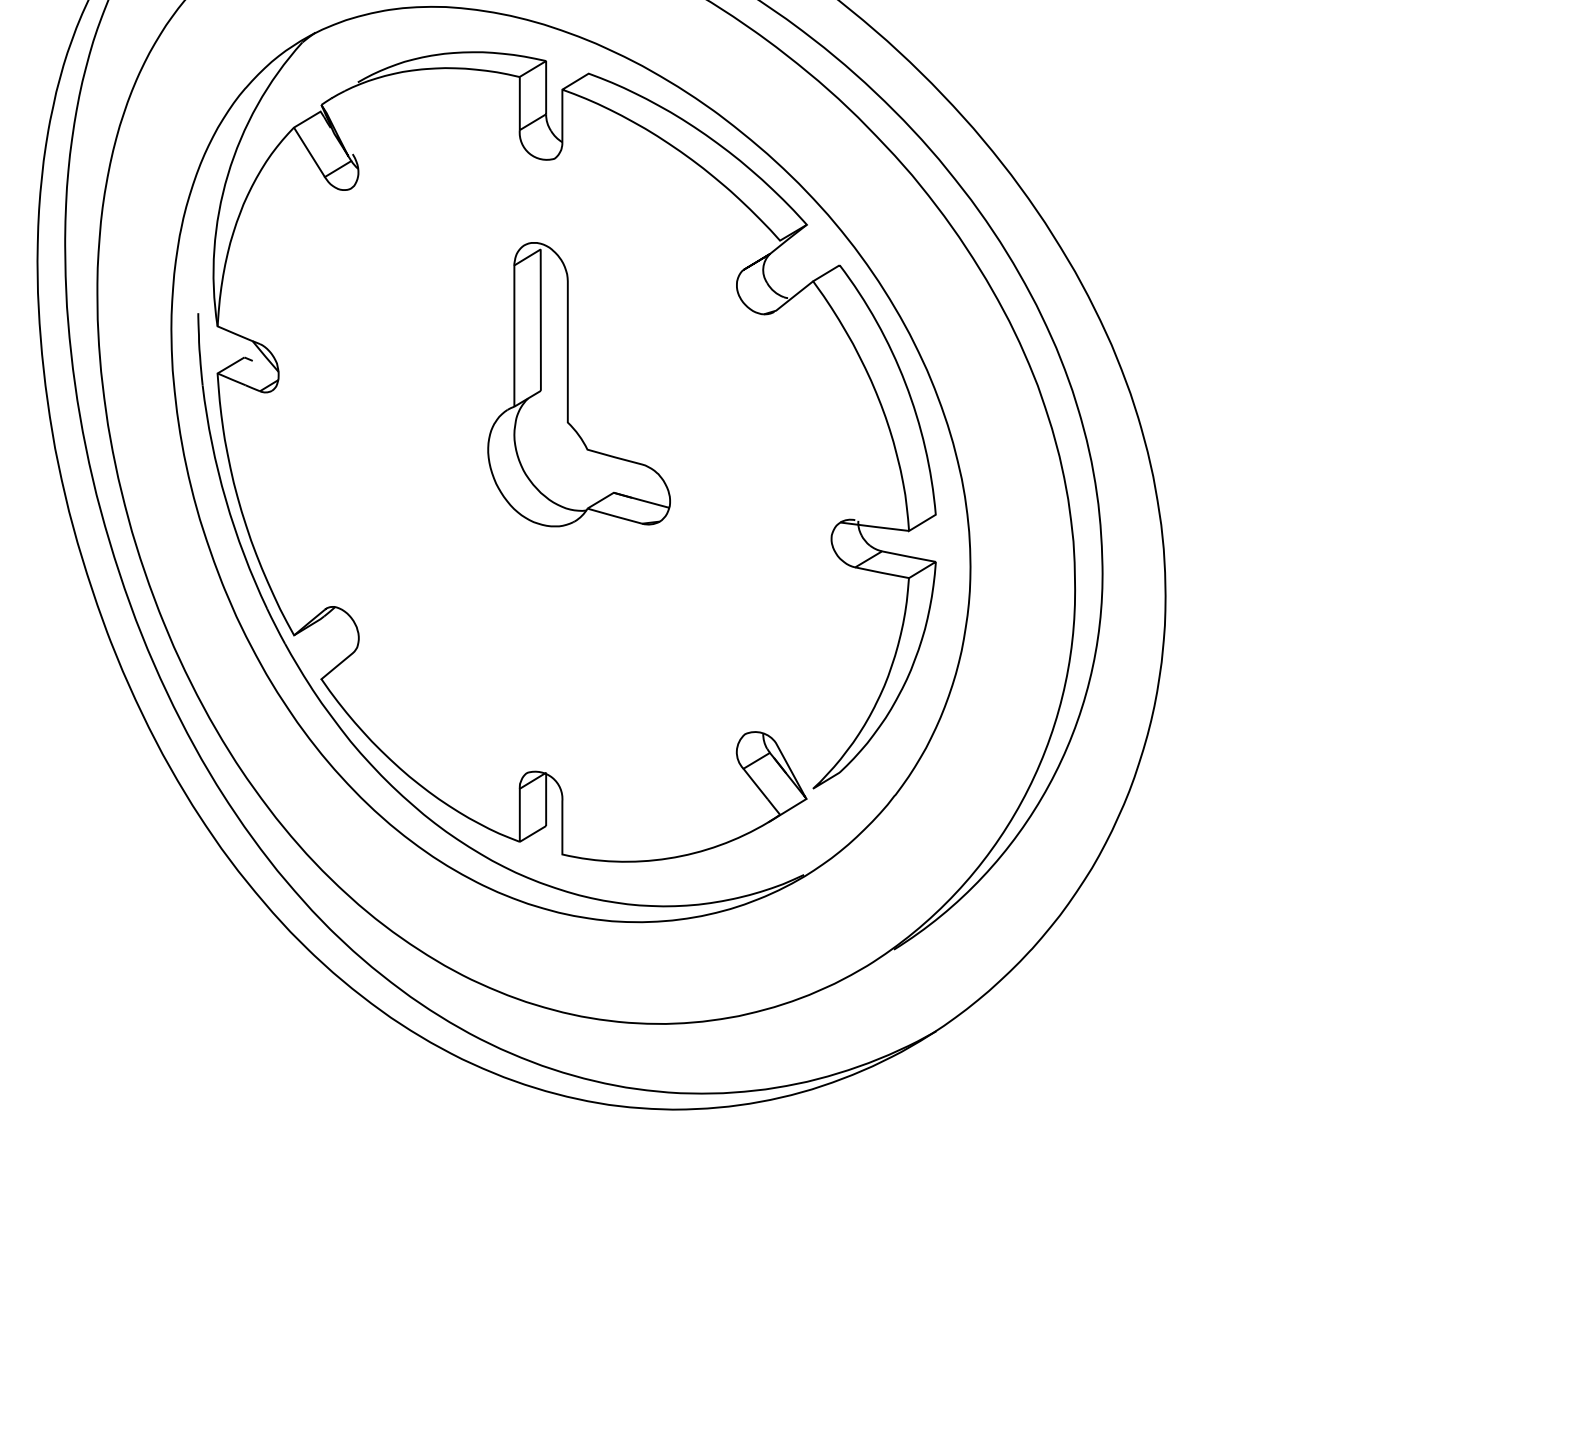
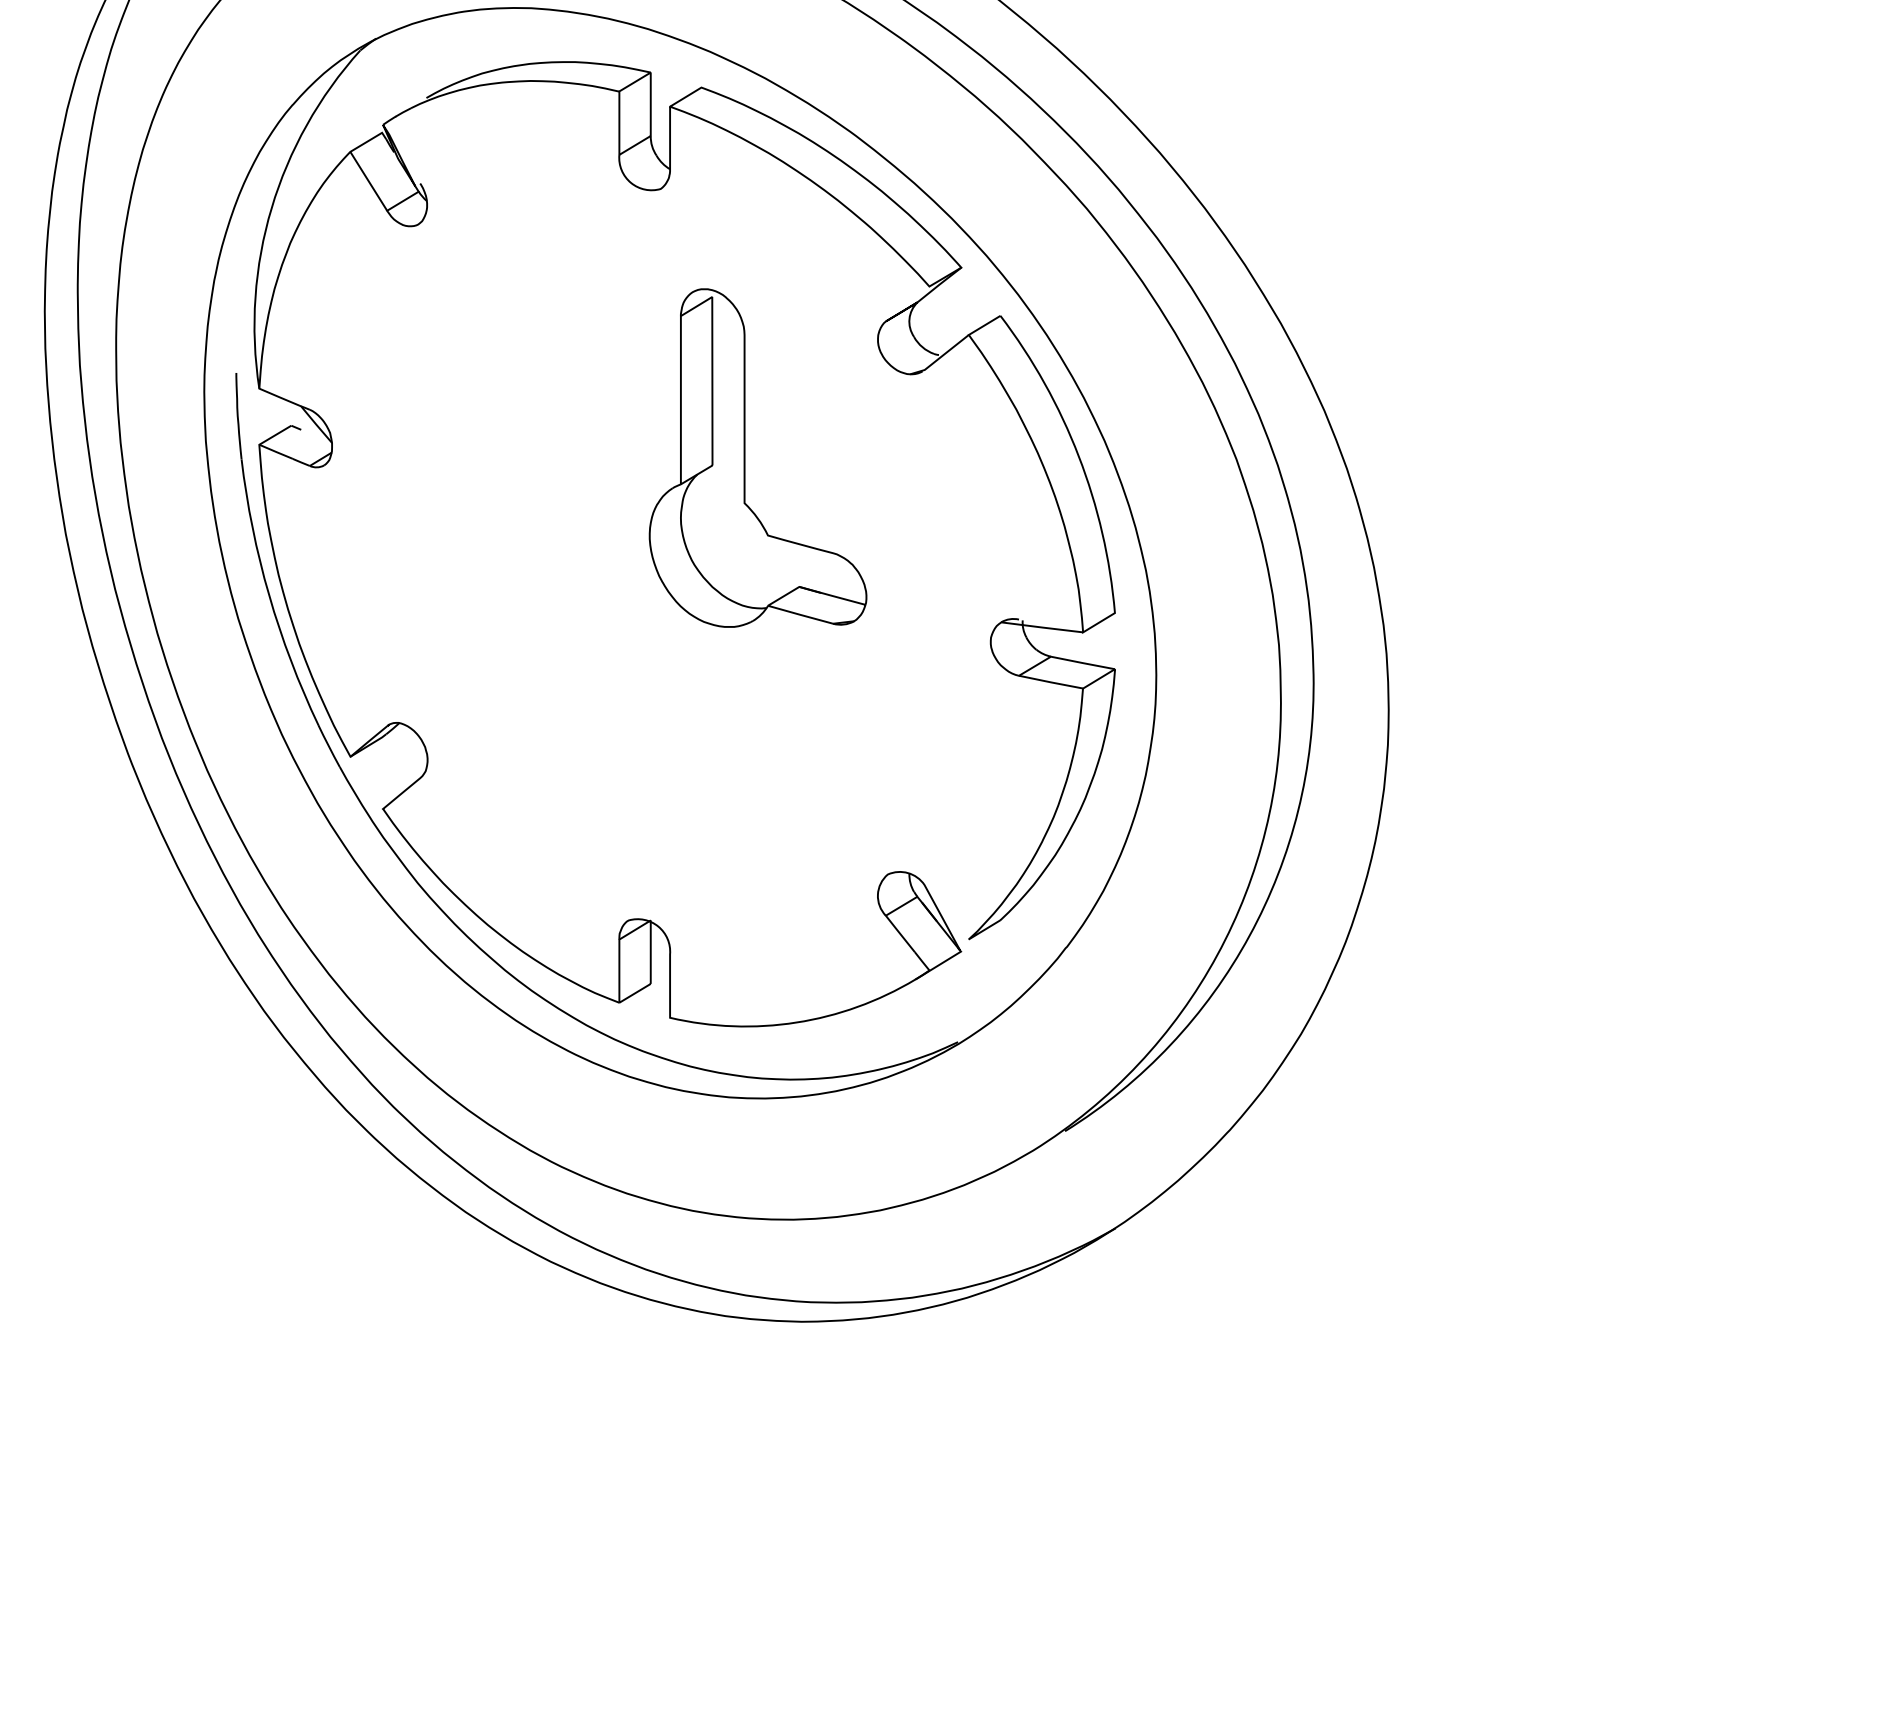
part: (568, 384) -> (745, 457), moved

